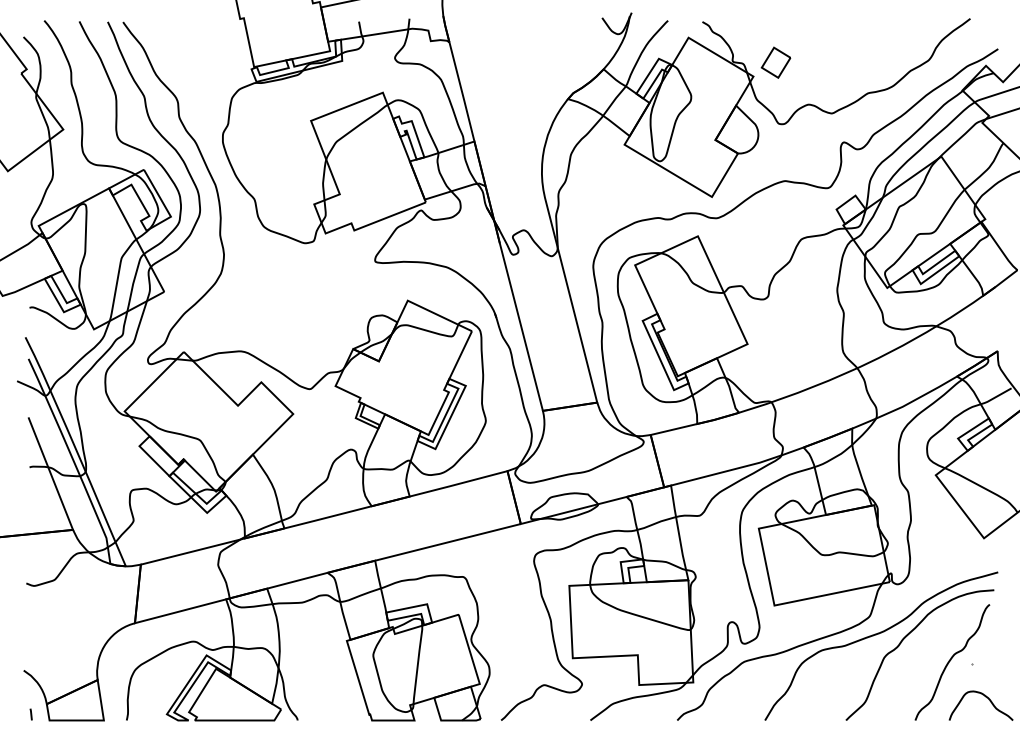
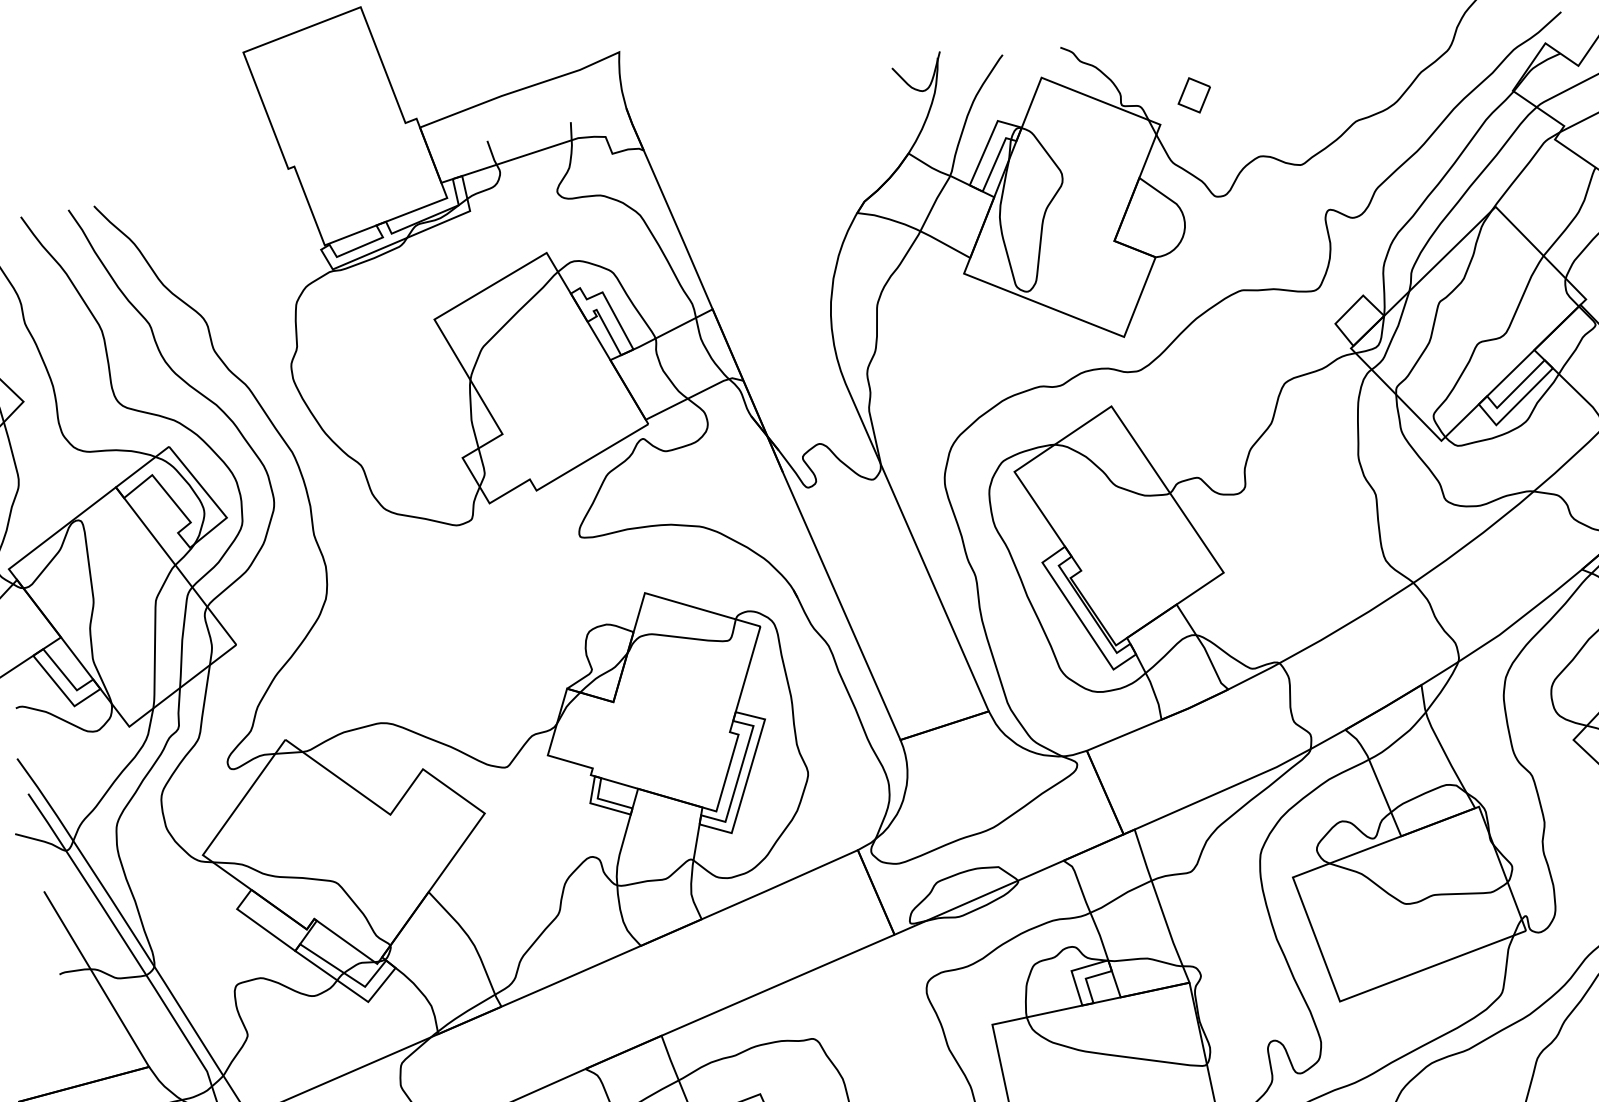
part: (775, 62) -> (1193, 95), size x0.7

